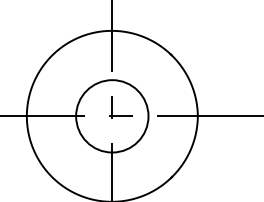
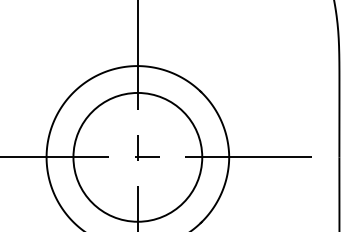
circle: (111, 115) -> (137, 156), size x1.67

